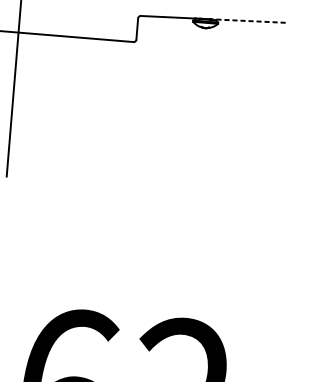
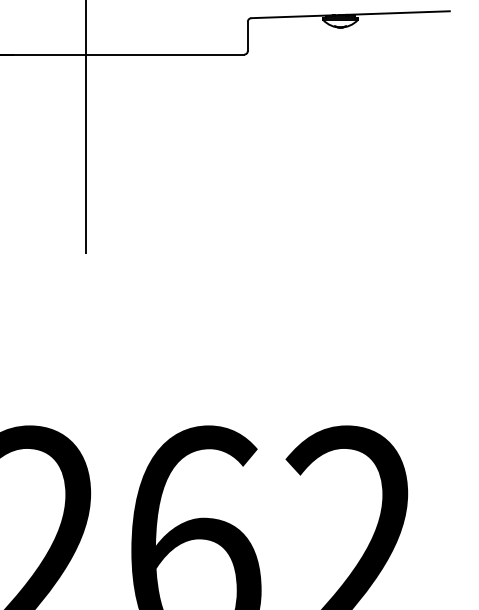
line: (248, 21) -> (398, 13), dashed -> solid

